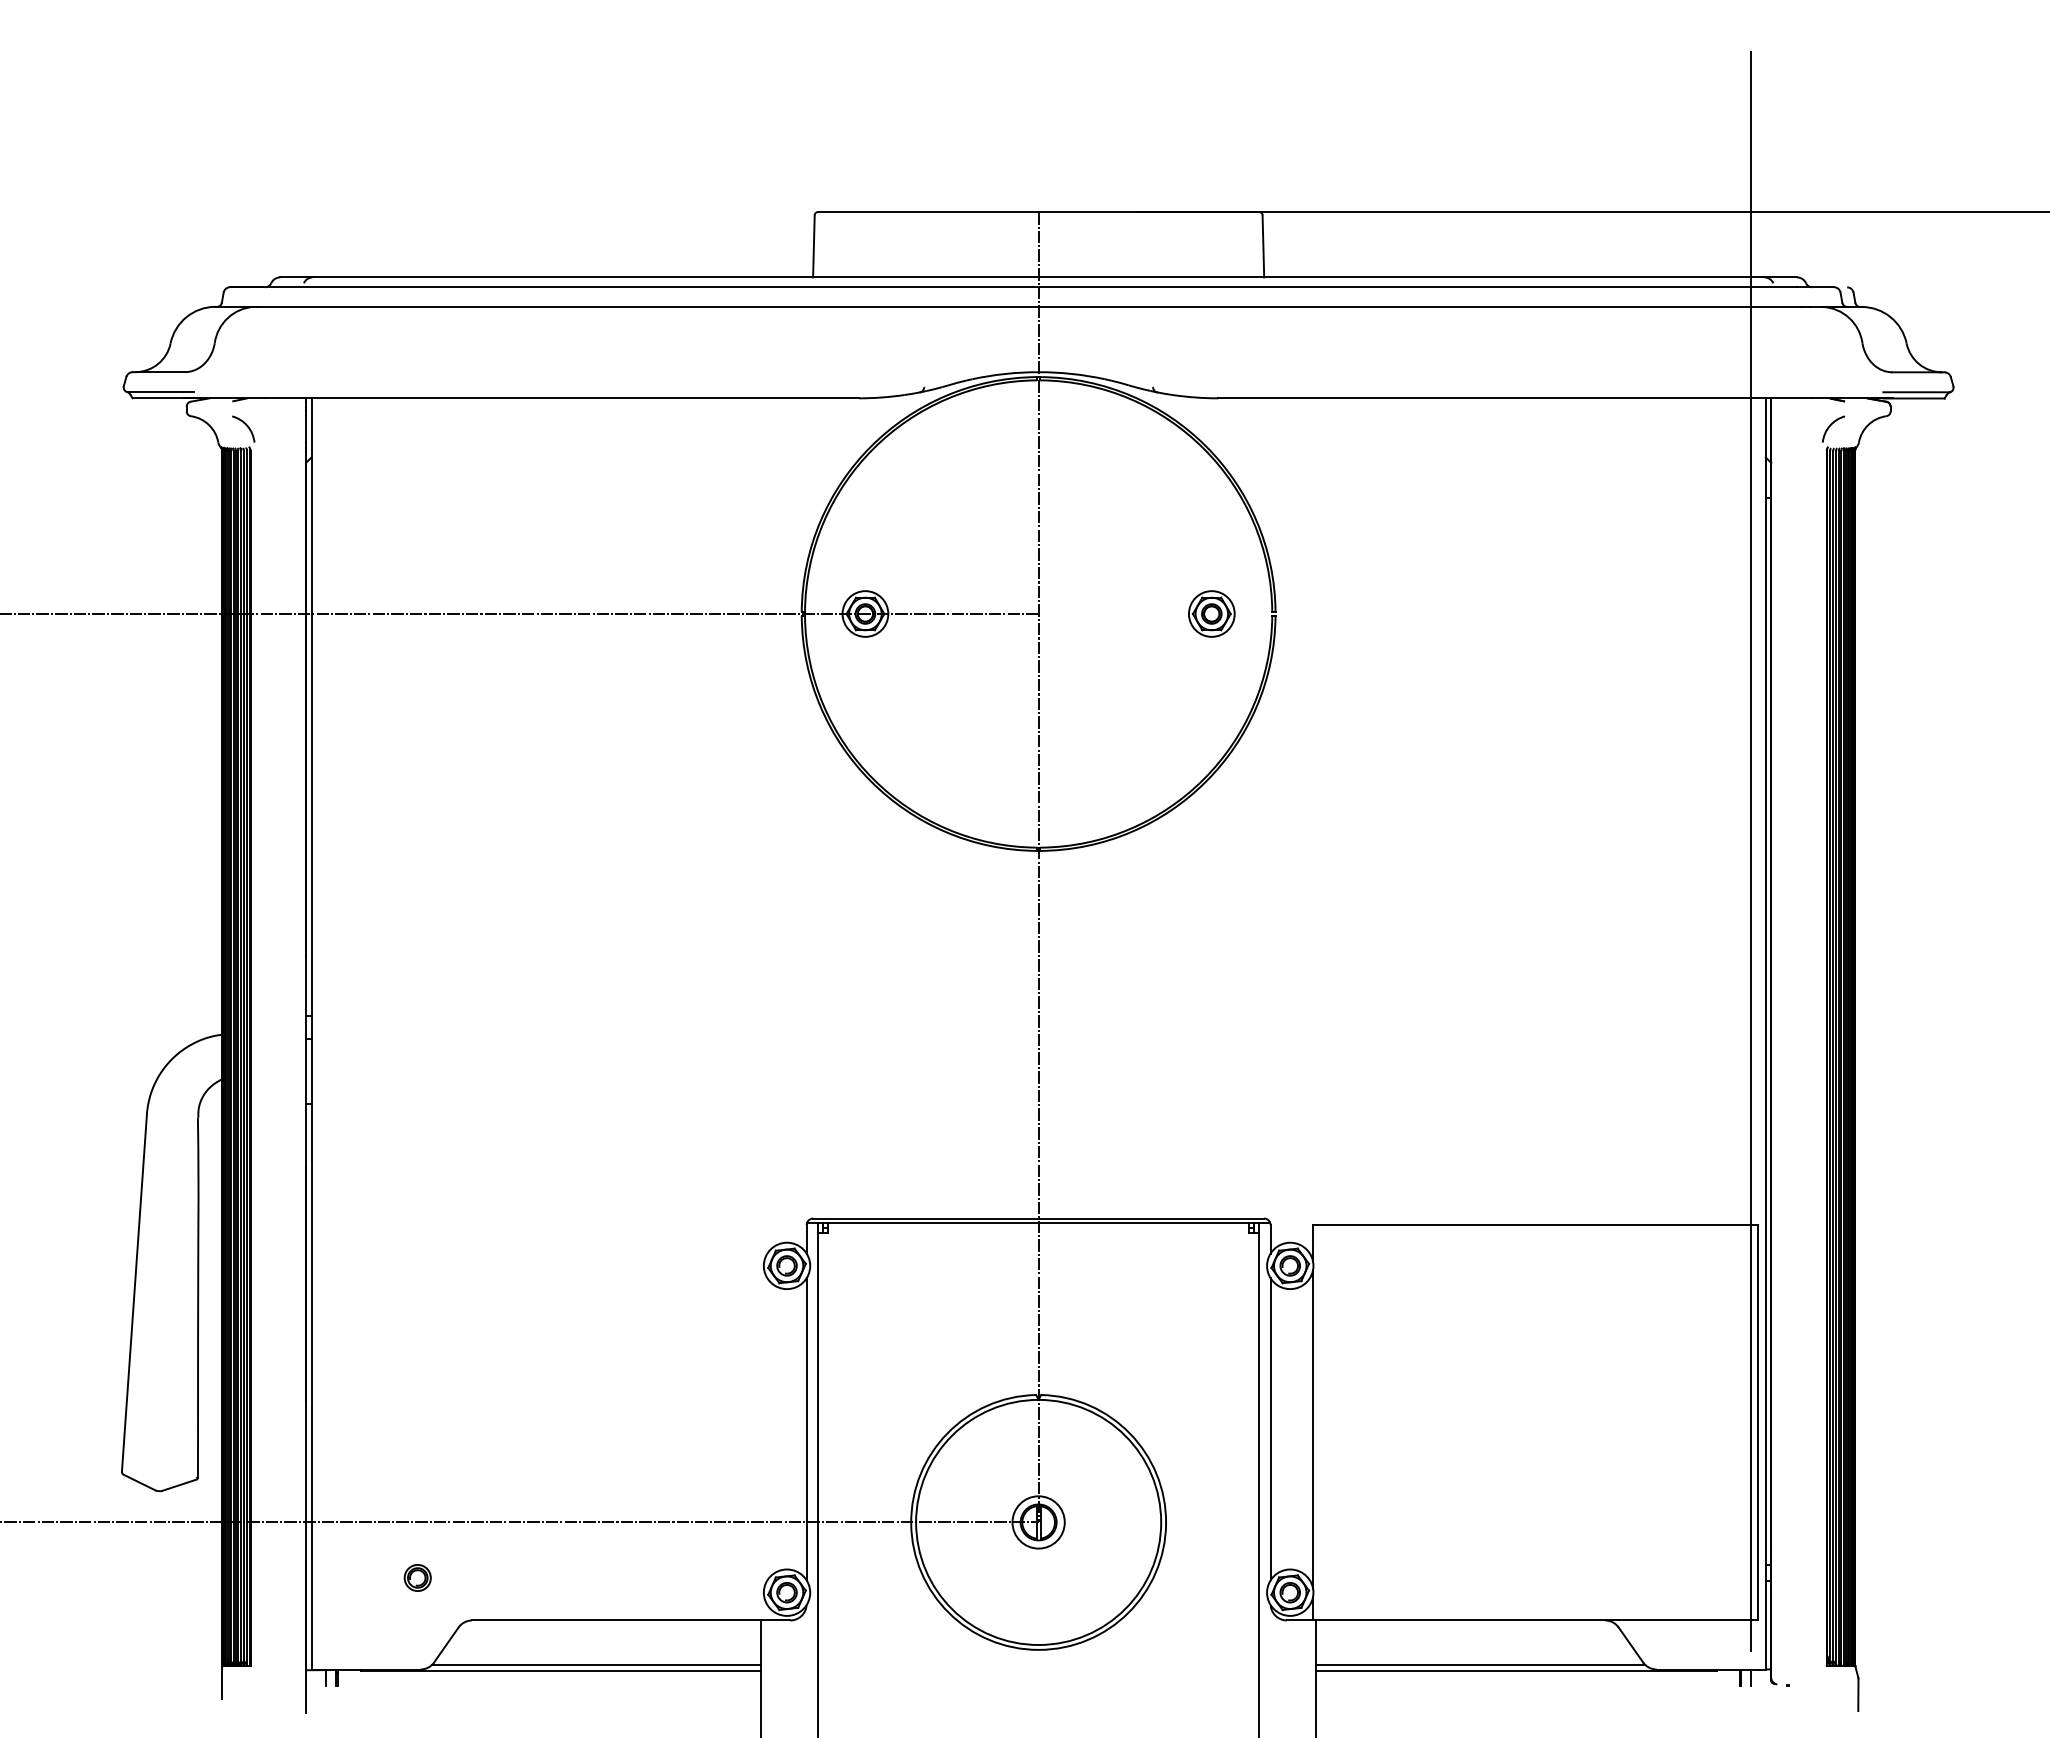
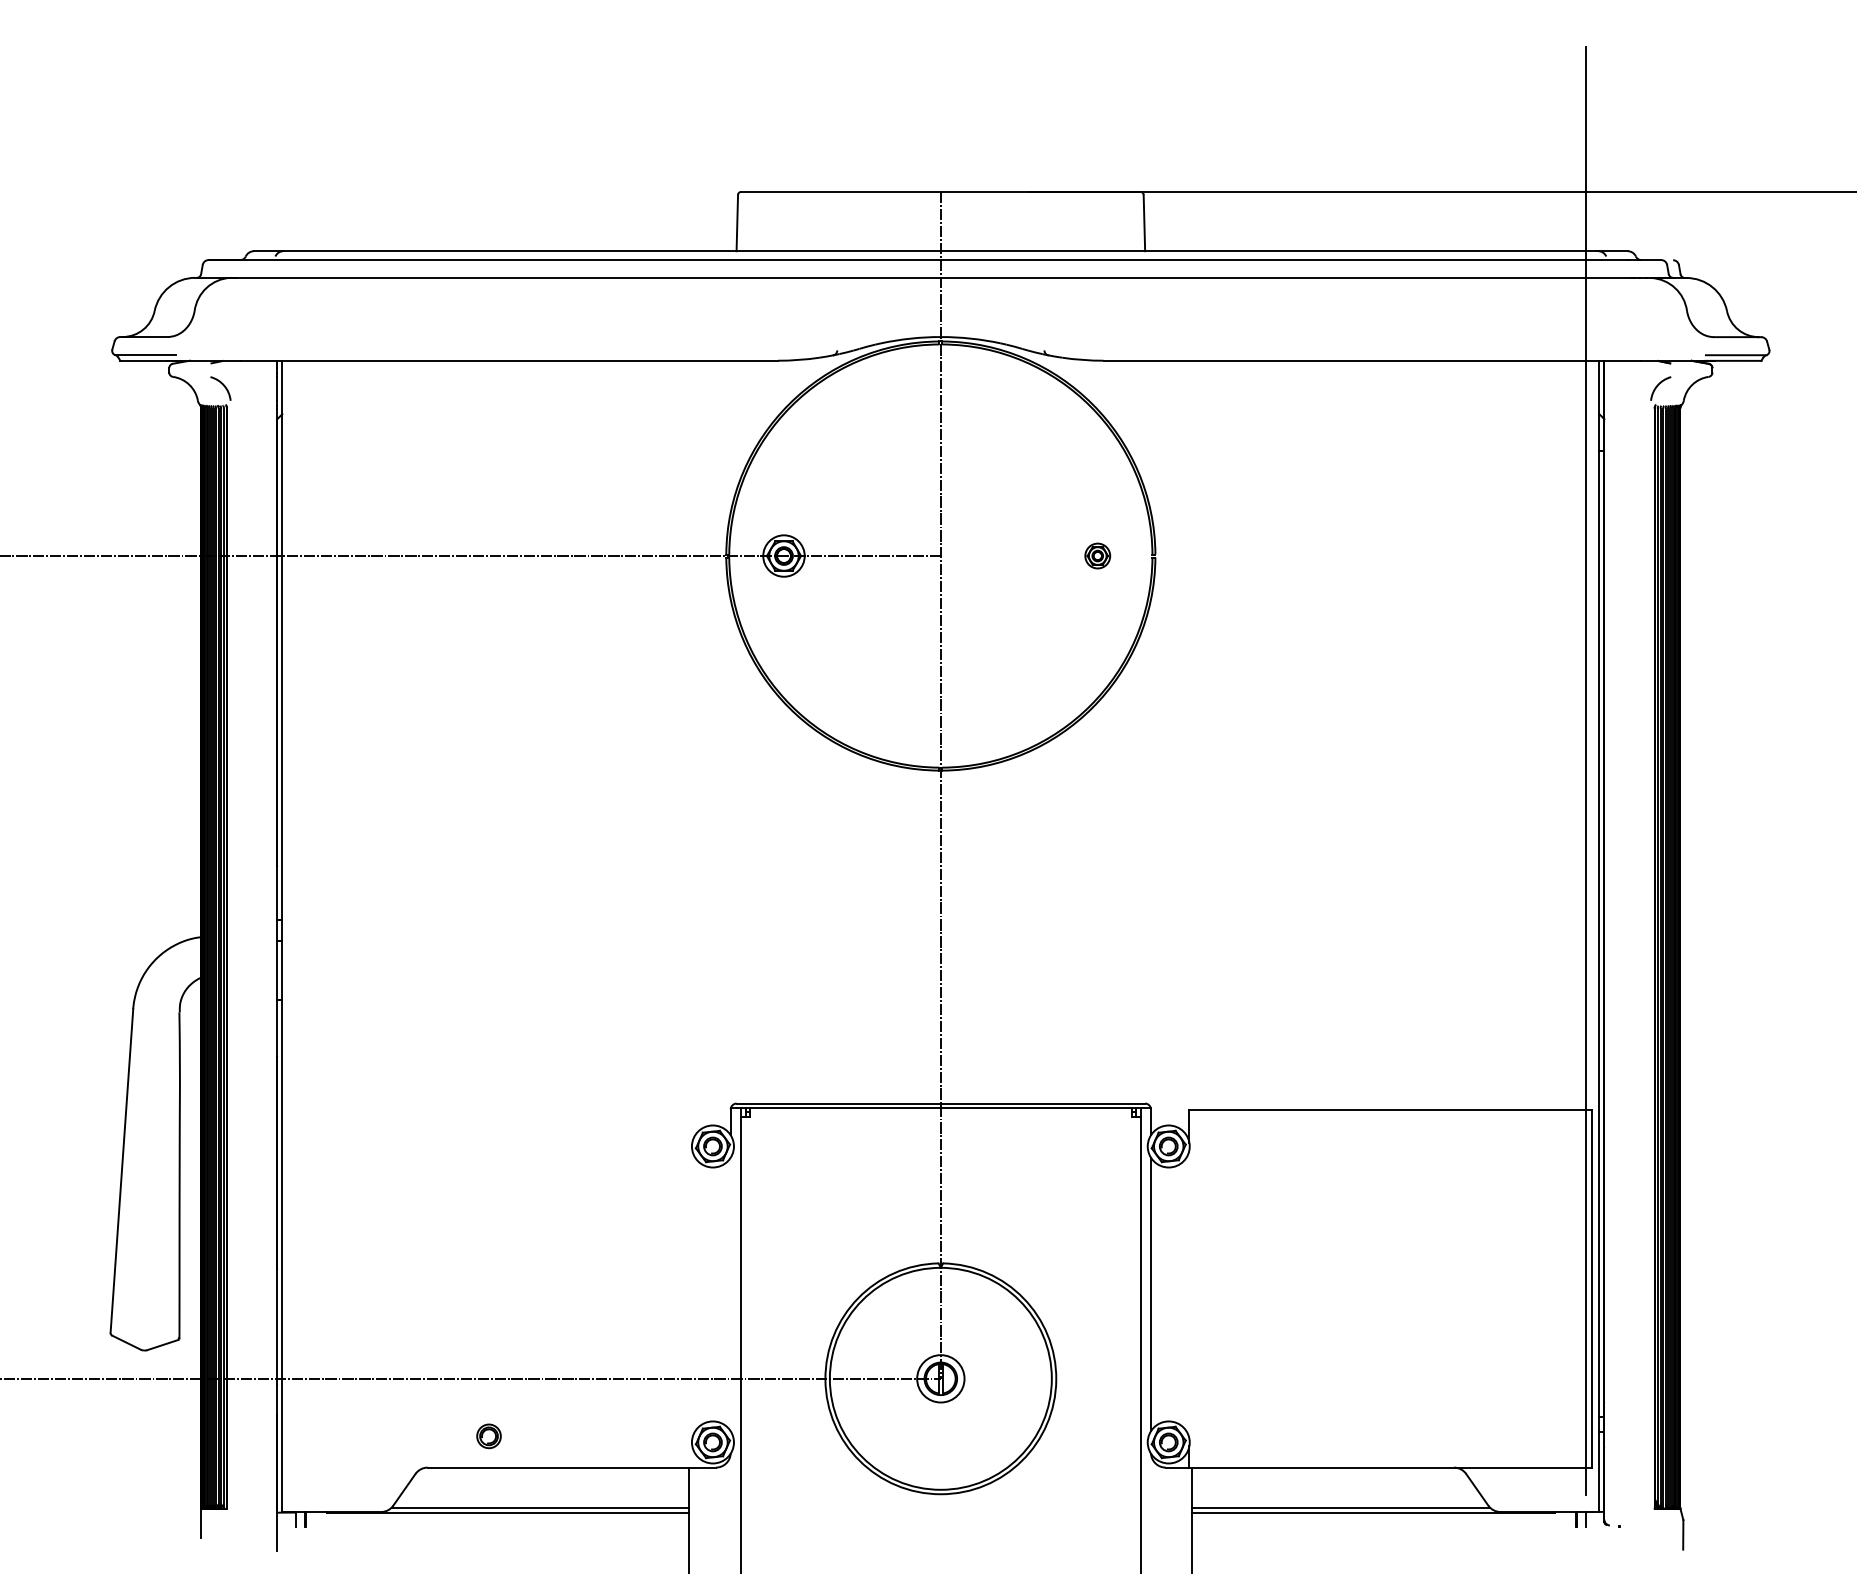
part: (1211, 613) -> (1097, 555), size x0.6
line: (1313, 1428) -> (1189, 1293), removed
line: (806, 1429) -> (730, 1294), removed
part: (417, 1577) -> (488, 1435), moved

